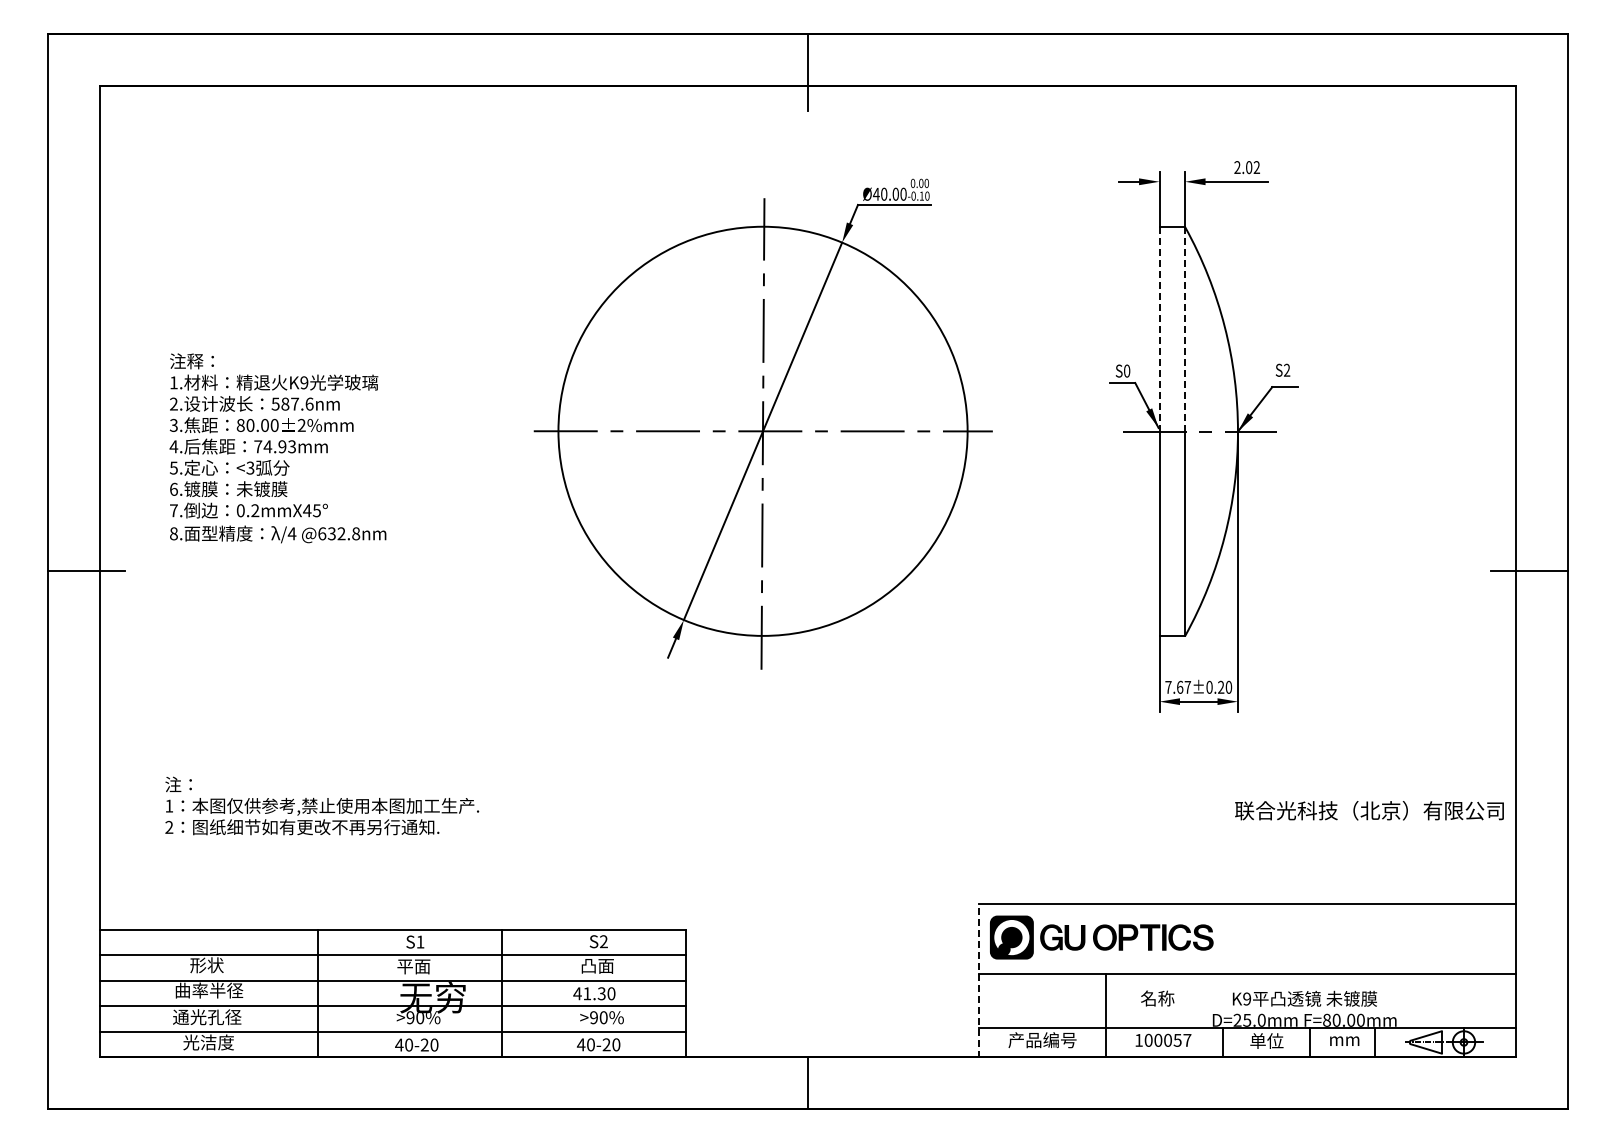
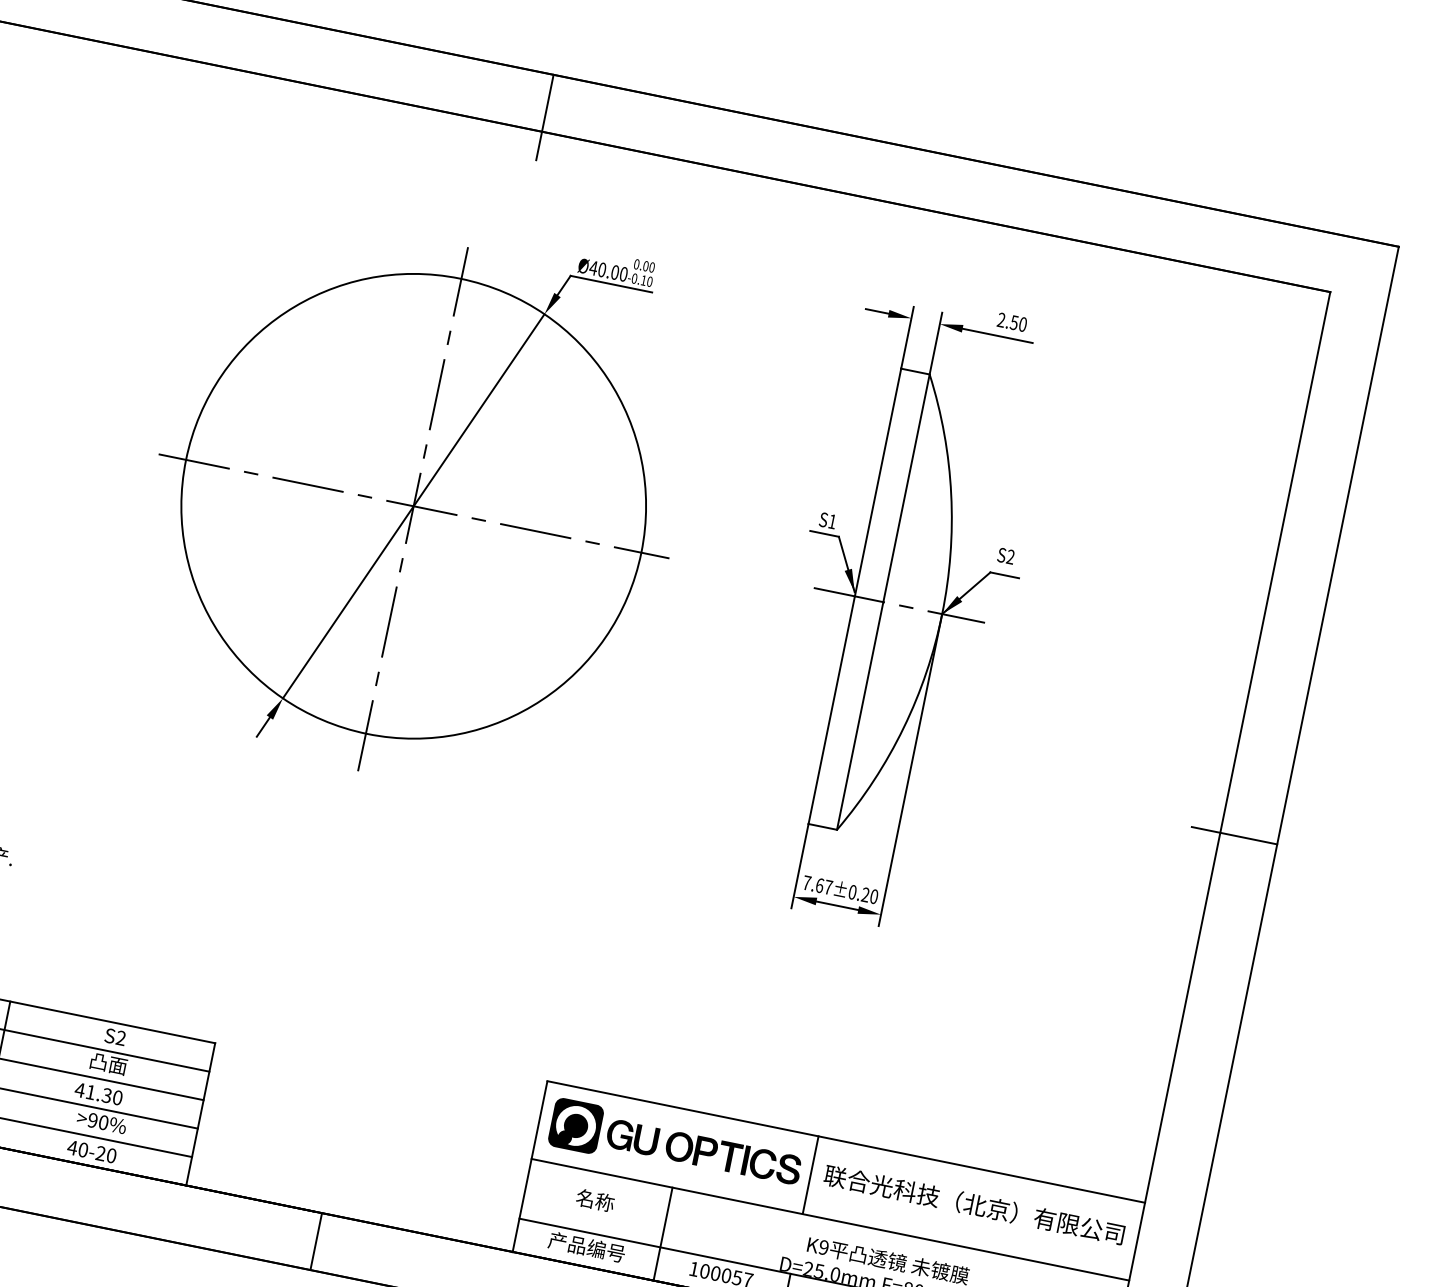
text: (1252, 167) -> (1018, 323), 2.02 -> 2.50
line: (1159, 328) -> (878, 481), dashed -> solid
line: (1185, 328) -> (907, 487), dashed -> solid
text: (1127, 370) -> (833, 521), S0 -> S1
text: (1369, 810) -> (974, 1204), moved
line: (1222, 938) -> (810, 1174), added
line: (979, 980) -> (530, 1166), dashed -> solid
text: (1157, 998) -> (595, 1200), moved

